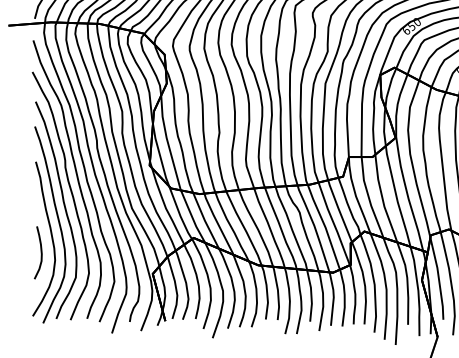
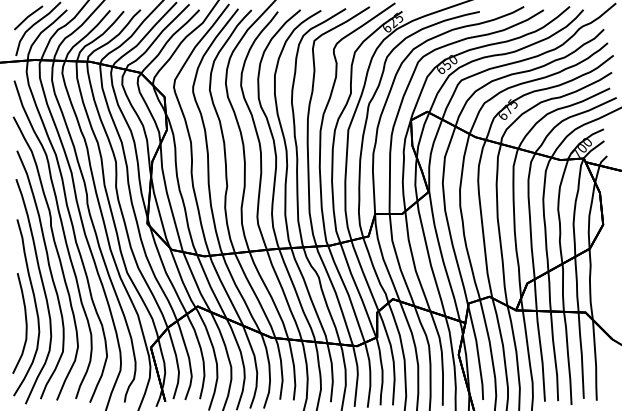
part: (37, 252) -> (19, 323), size x1.67

